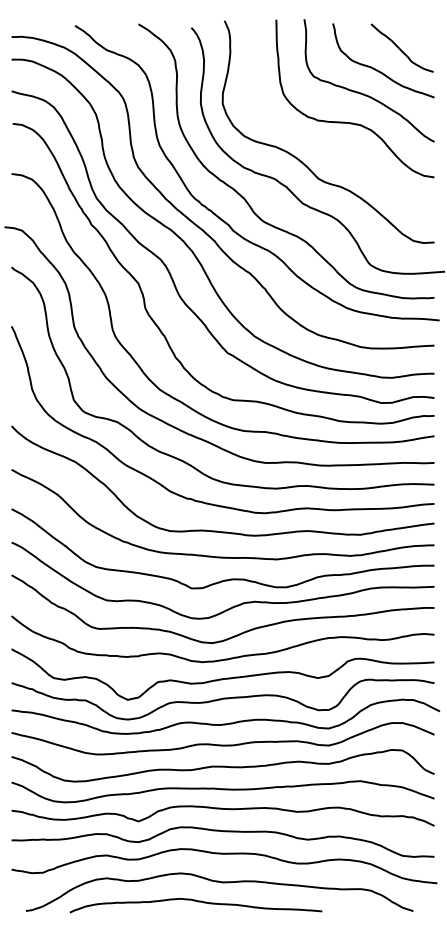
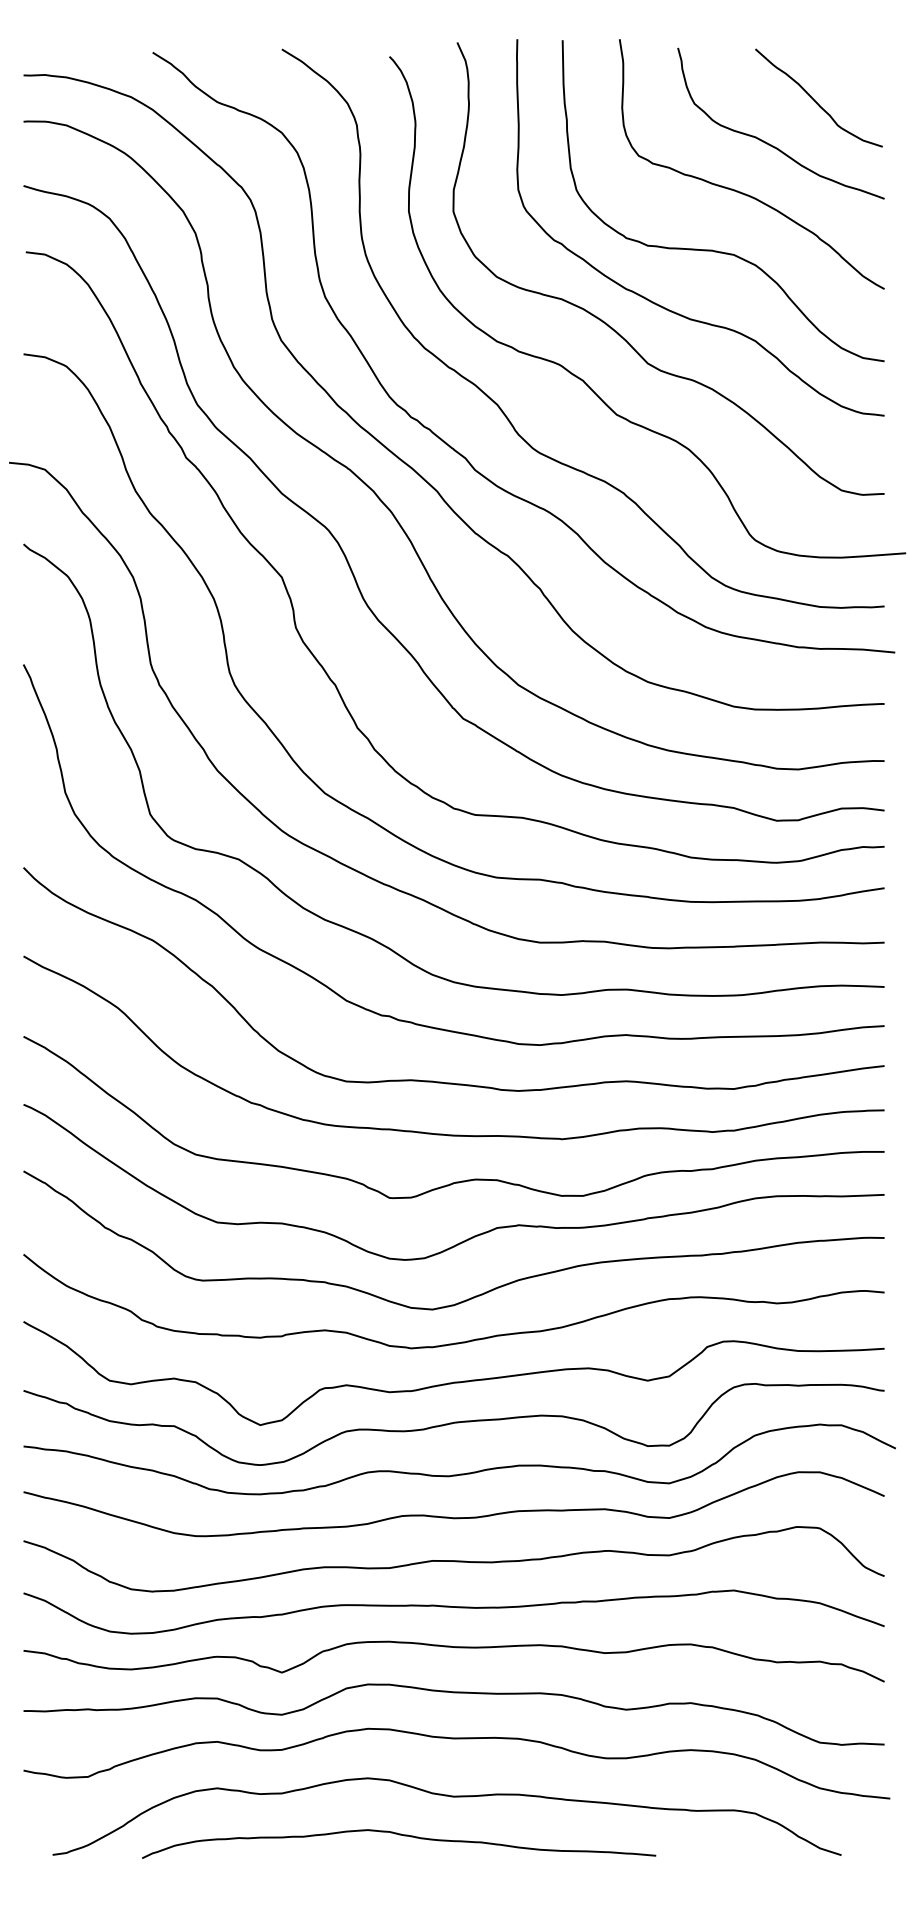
curve: (325, 149) -> (662, 304), added

